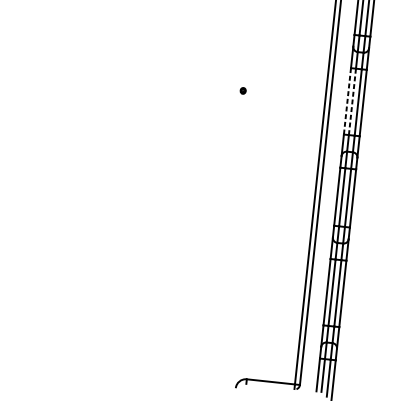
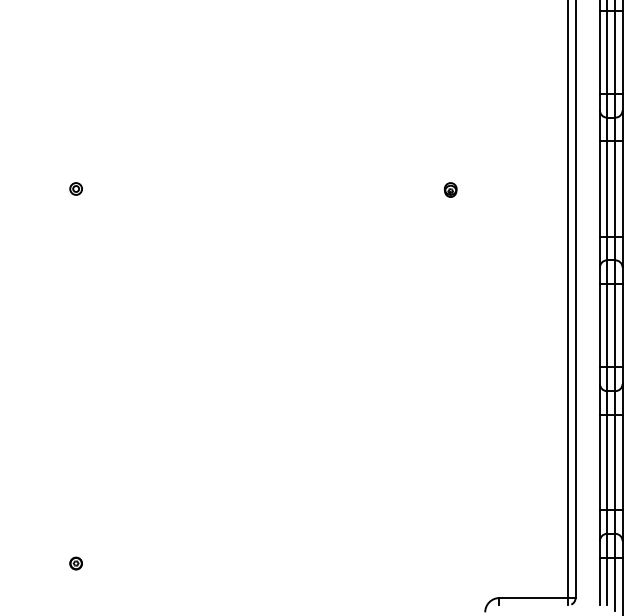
part: (243, 90) -> (450, 189), size x1.67
line: (347, 101) -> (599, 189), dashed -> solid
line: (352, 102) -> (607, 189), dashed -> solid

